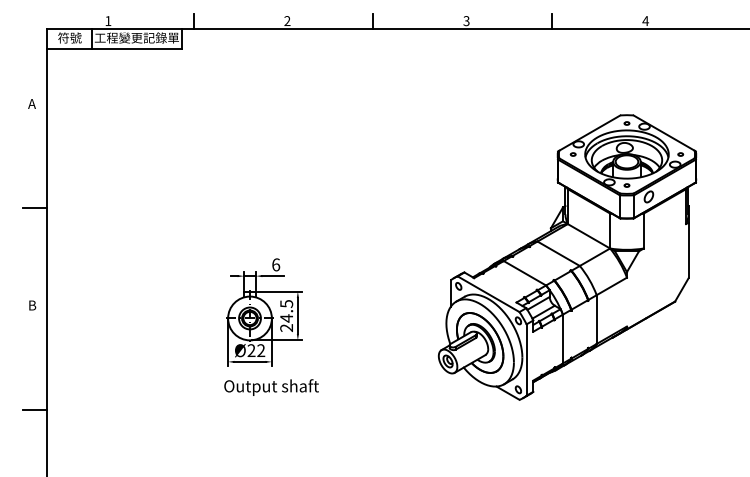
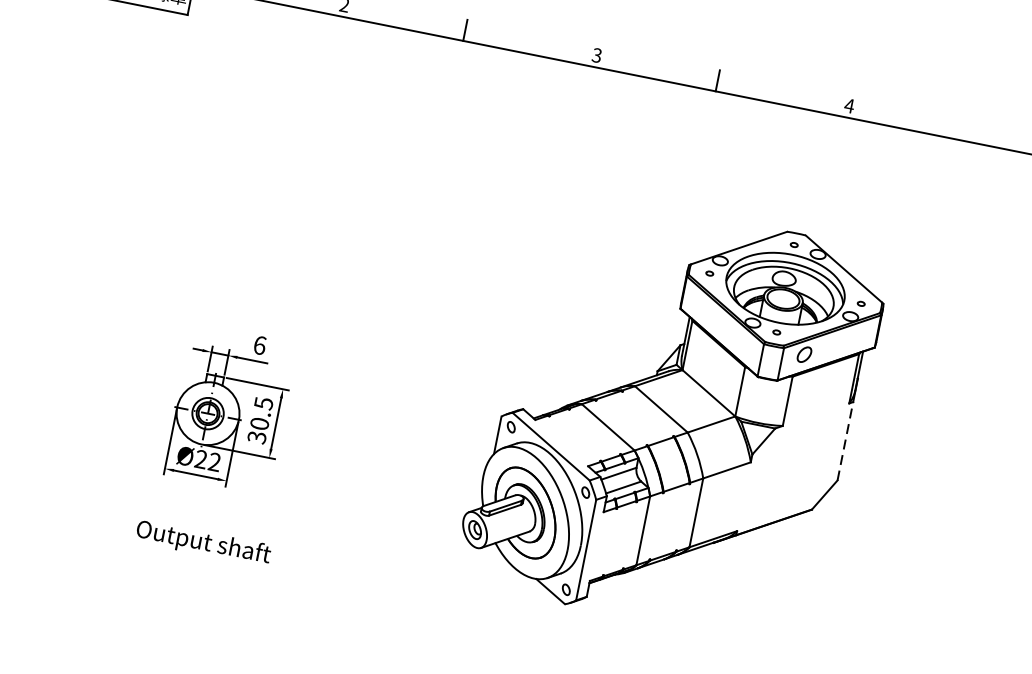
line: (688, 250) -> (845, 441), solid -> dashed
text: (286, 323) -> (258, 431), 24.5 -> 30.5
text: (271, 387) -> (203, 543), moved

